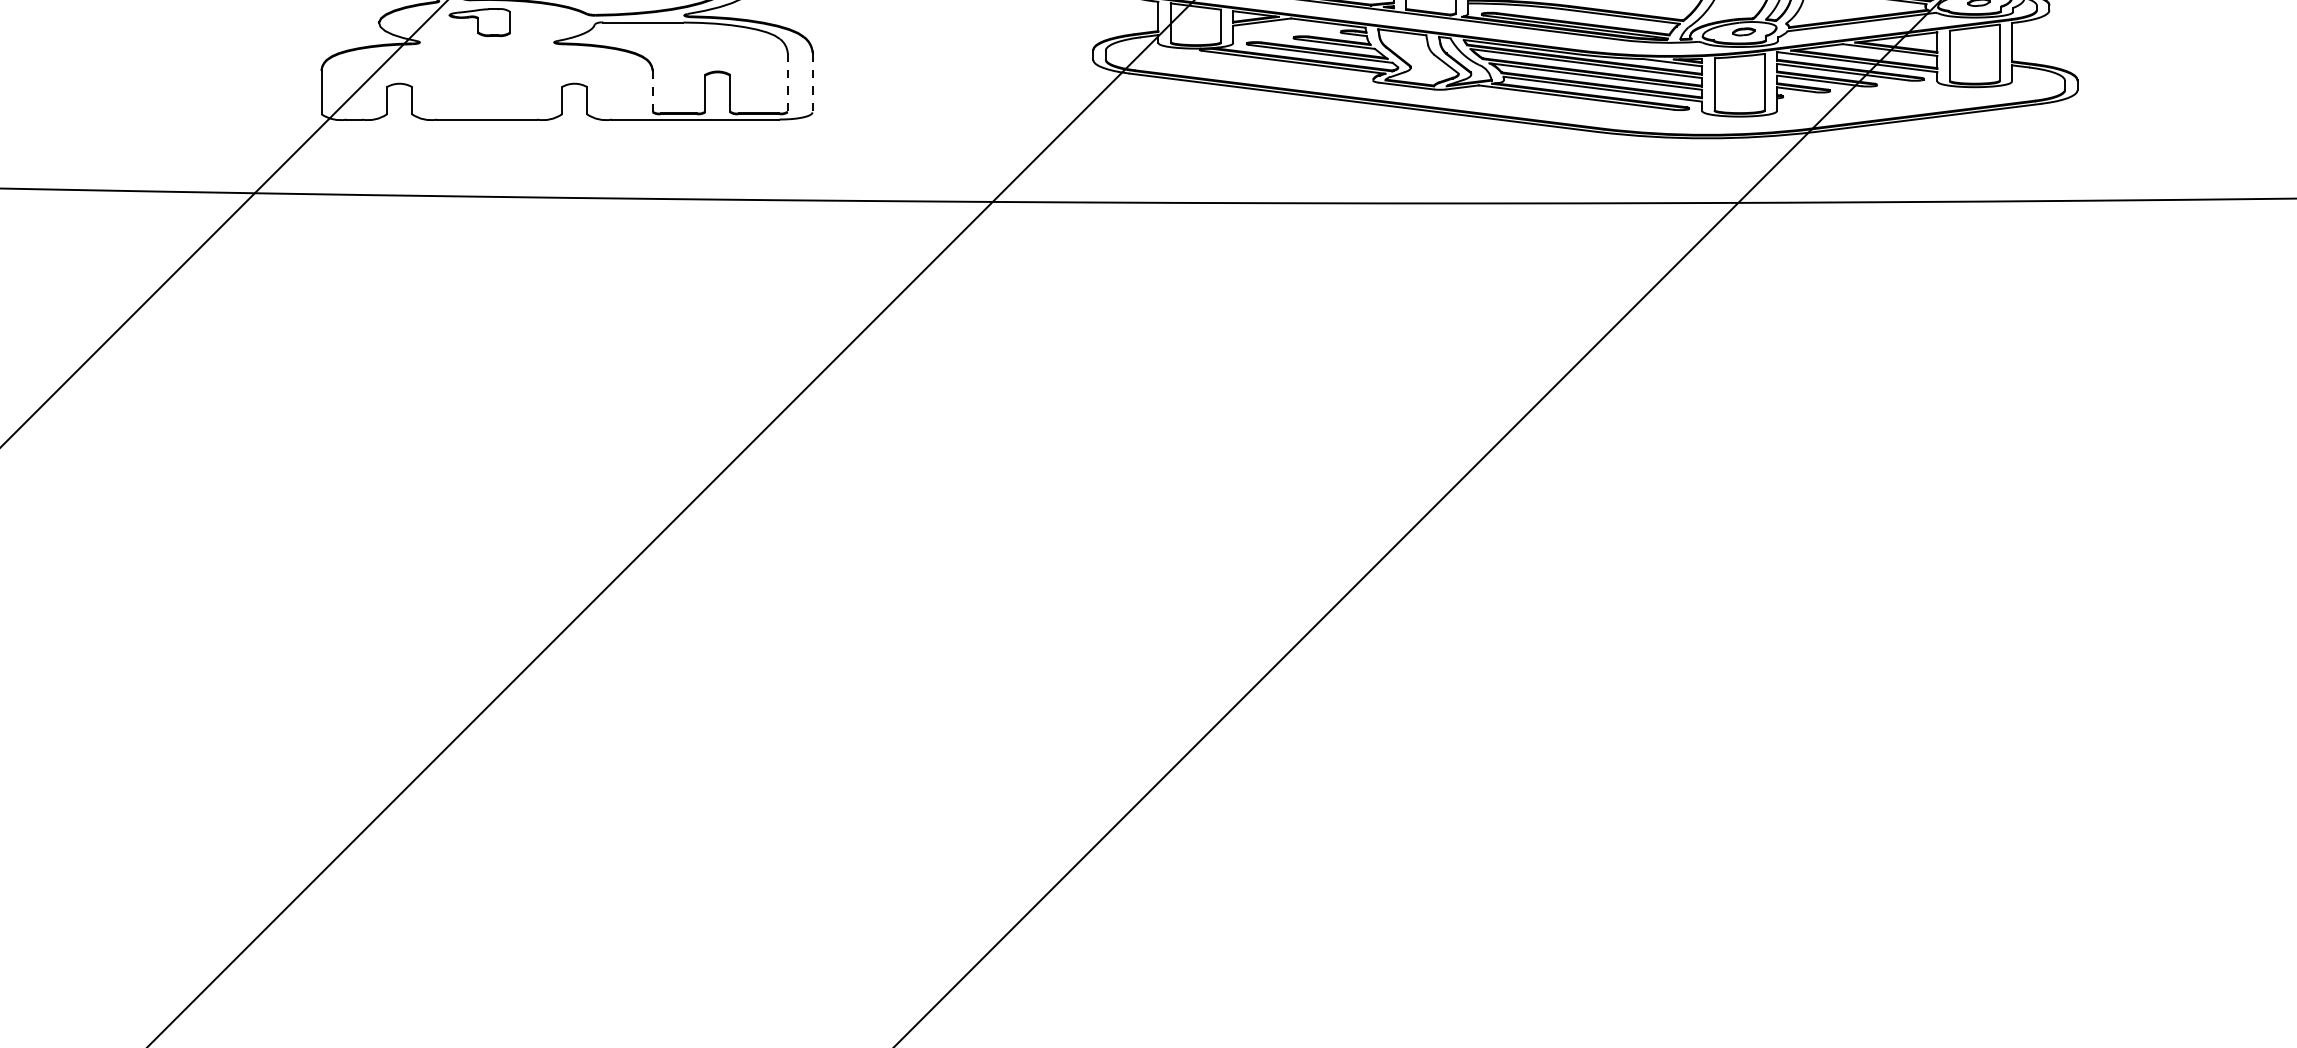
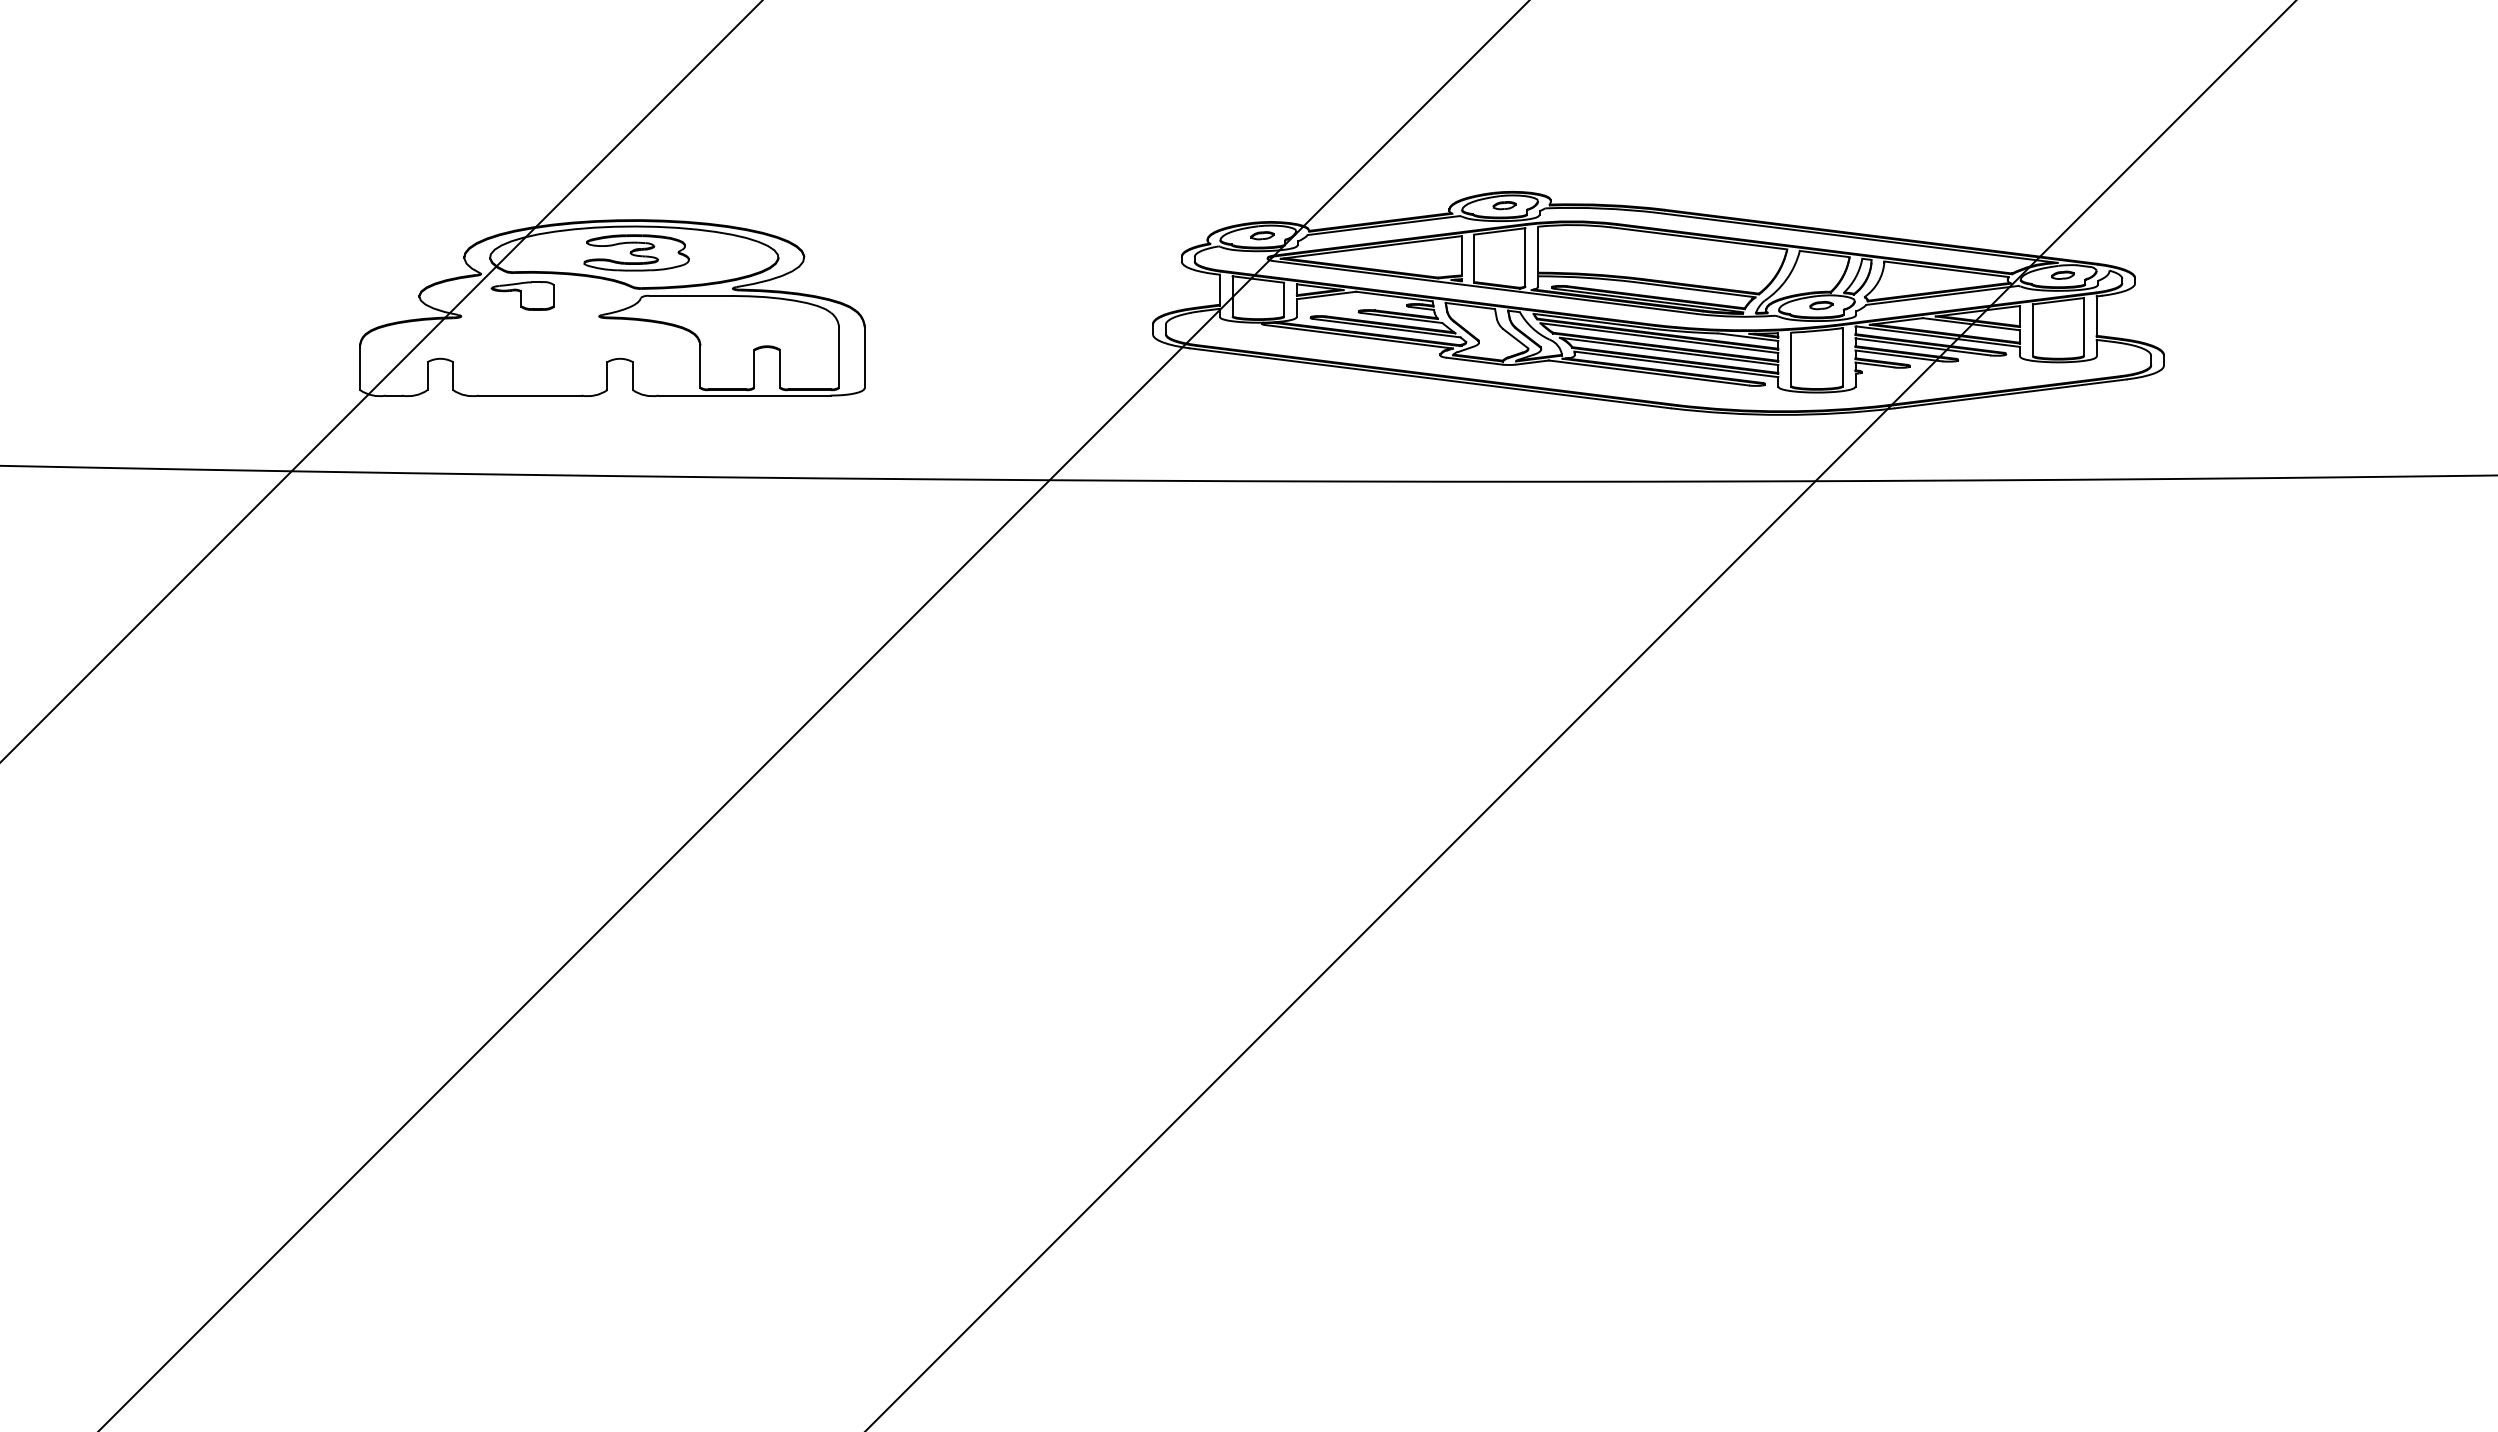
line: (788, 83) -> (839, 358), dashed -> solid
line: (812, 83) -> (864, 358), dashed -> solid
line: (652, 91) -> (700, 366), dashed -> solid

